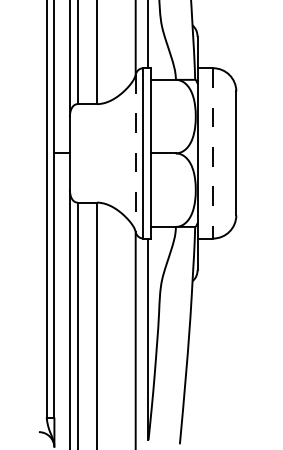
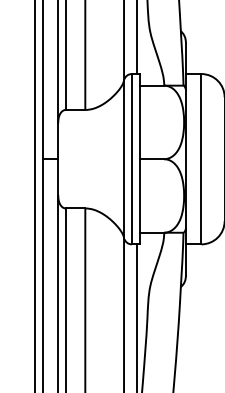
line: (135, 153) -> (123, 159), dashed -> solid
line: (213, 153) -> (201, 159), dashed -> solid

